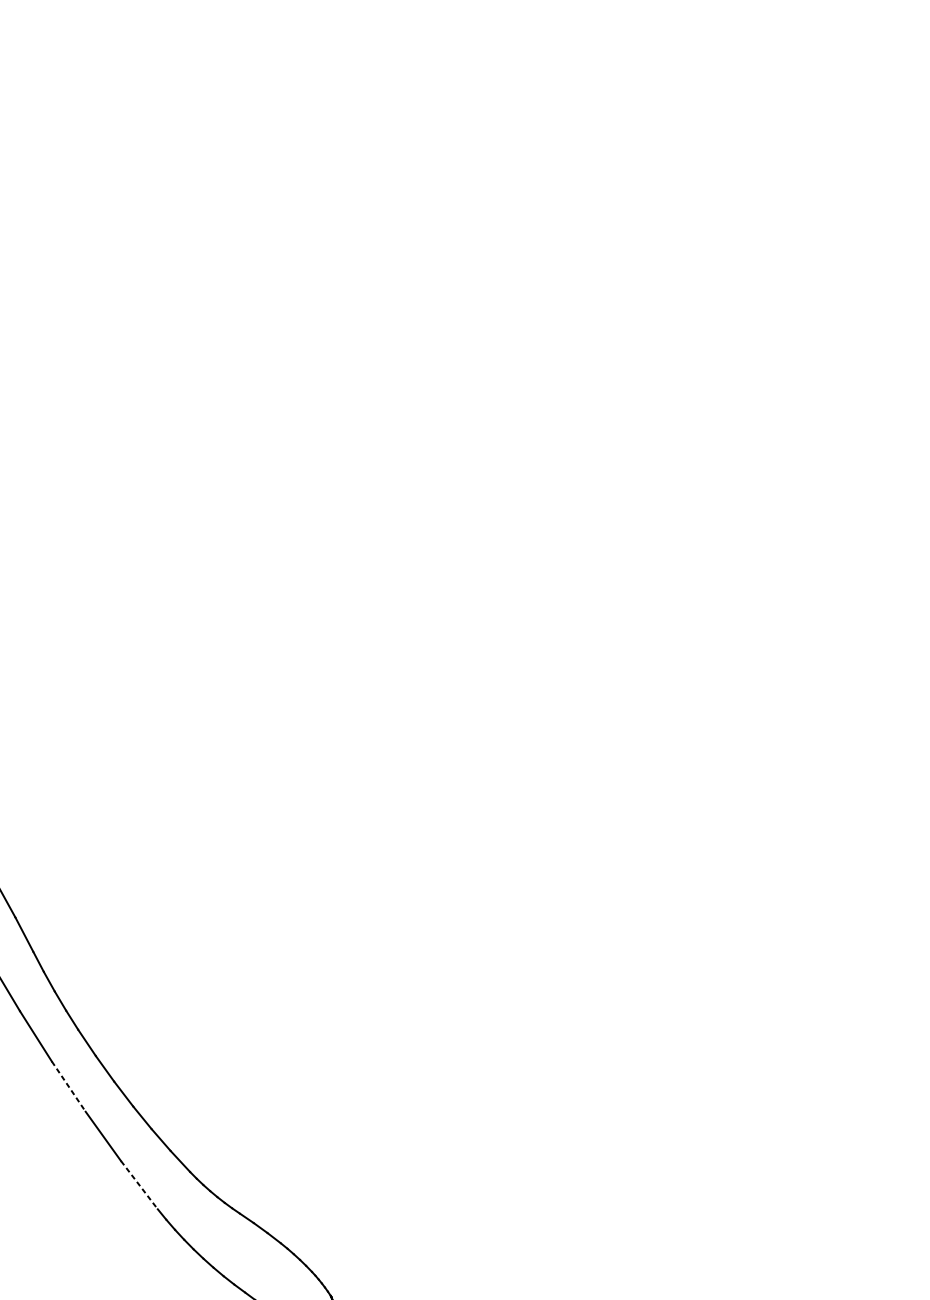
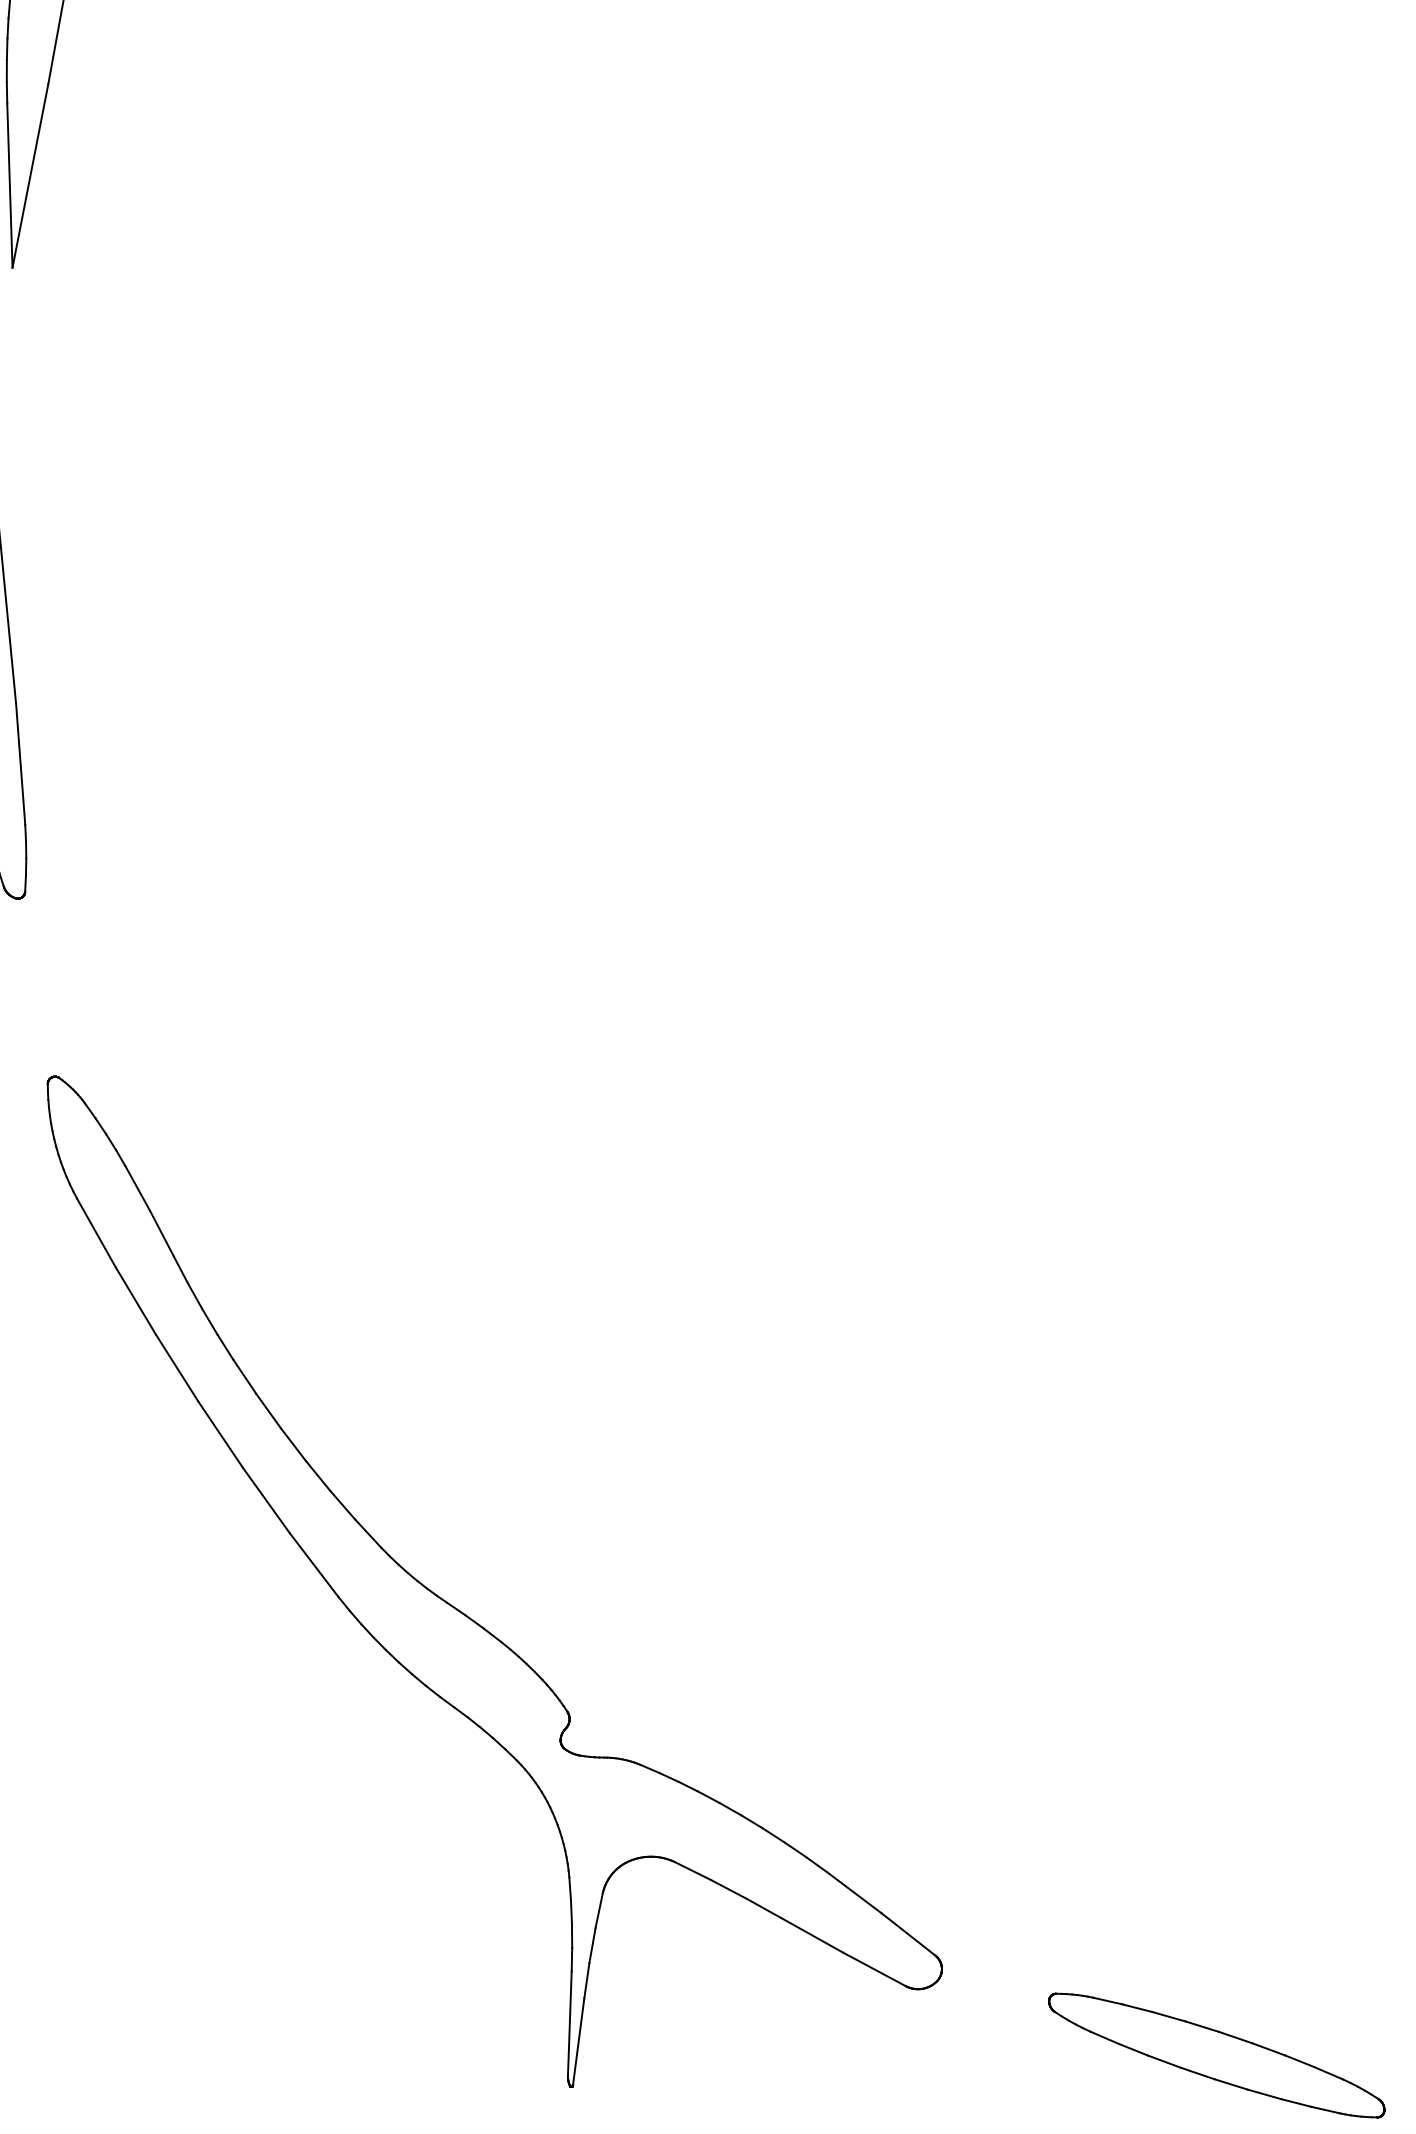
line: (68, 1087) -> (220, 1435), dashed -> solid
line: (139, 1185) -> (314, 1565), dashed -> solid

